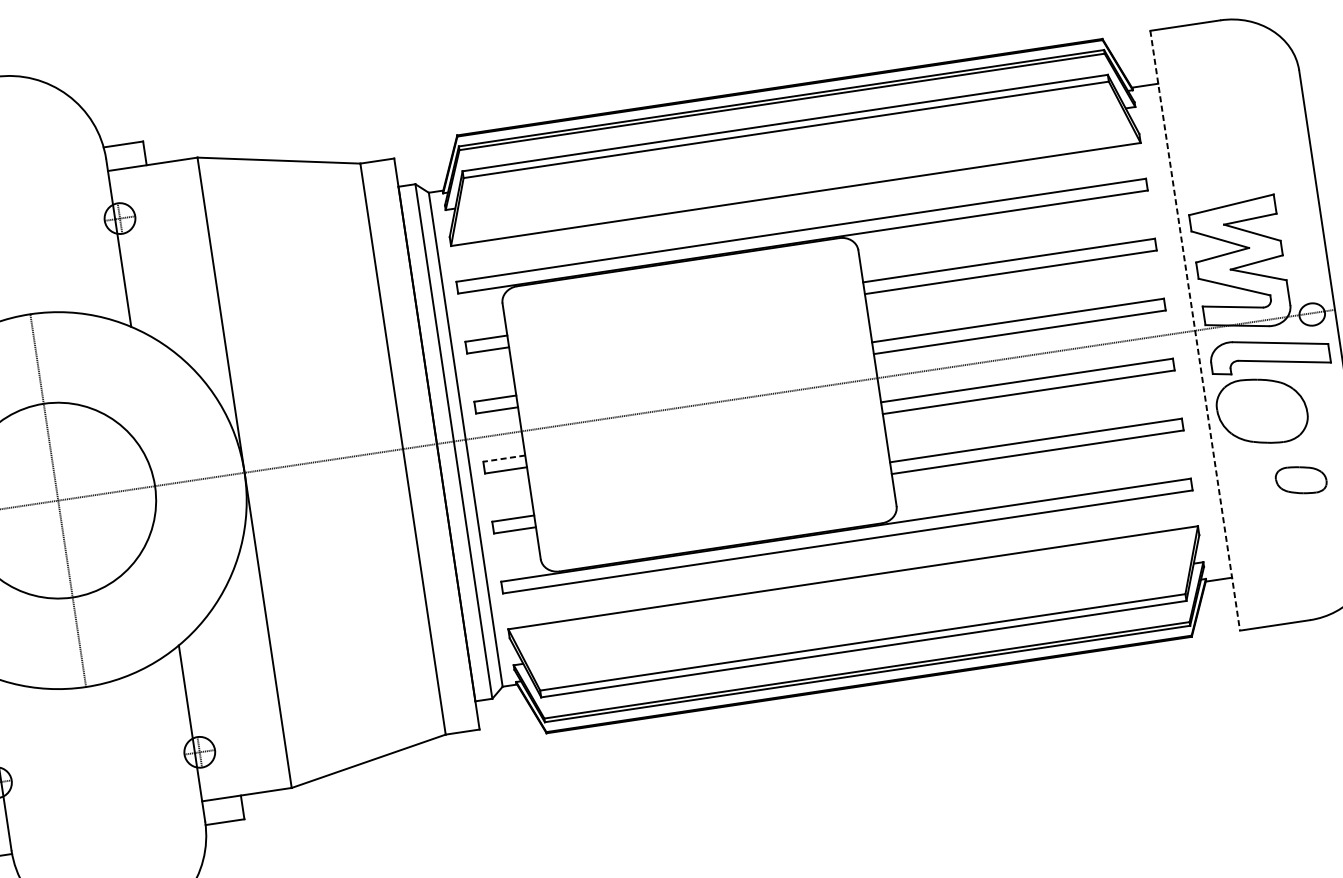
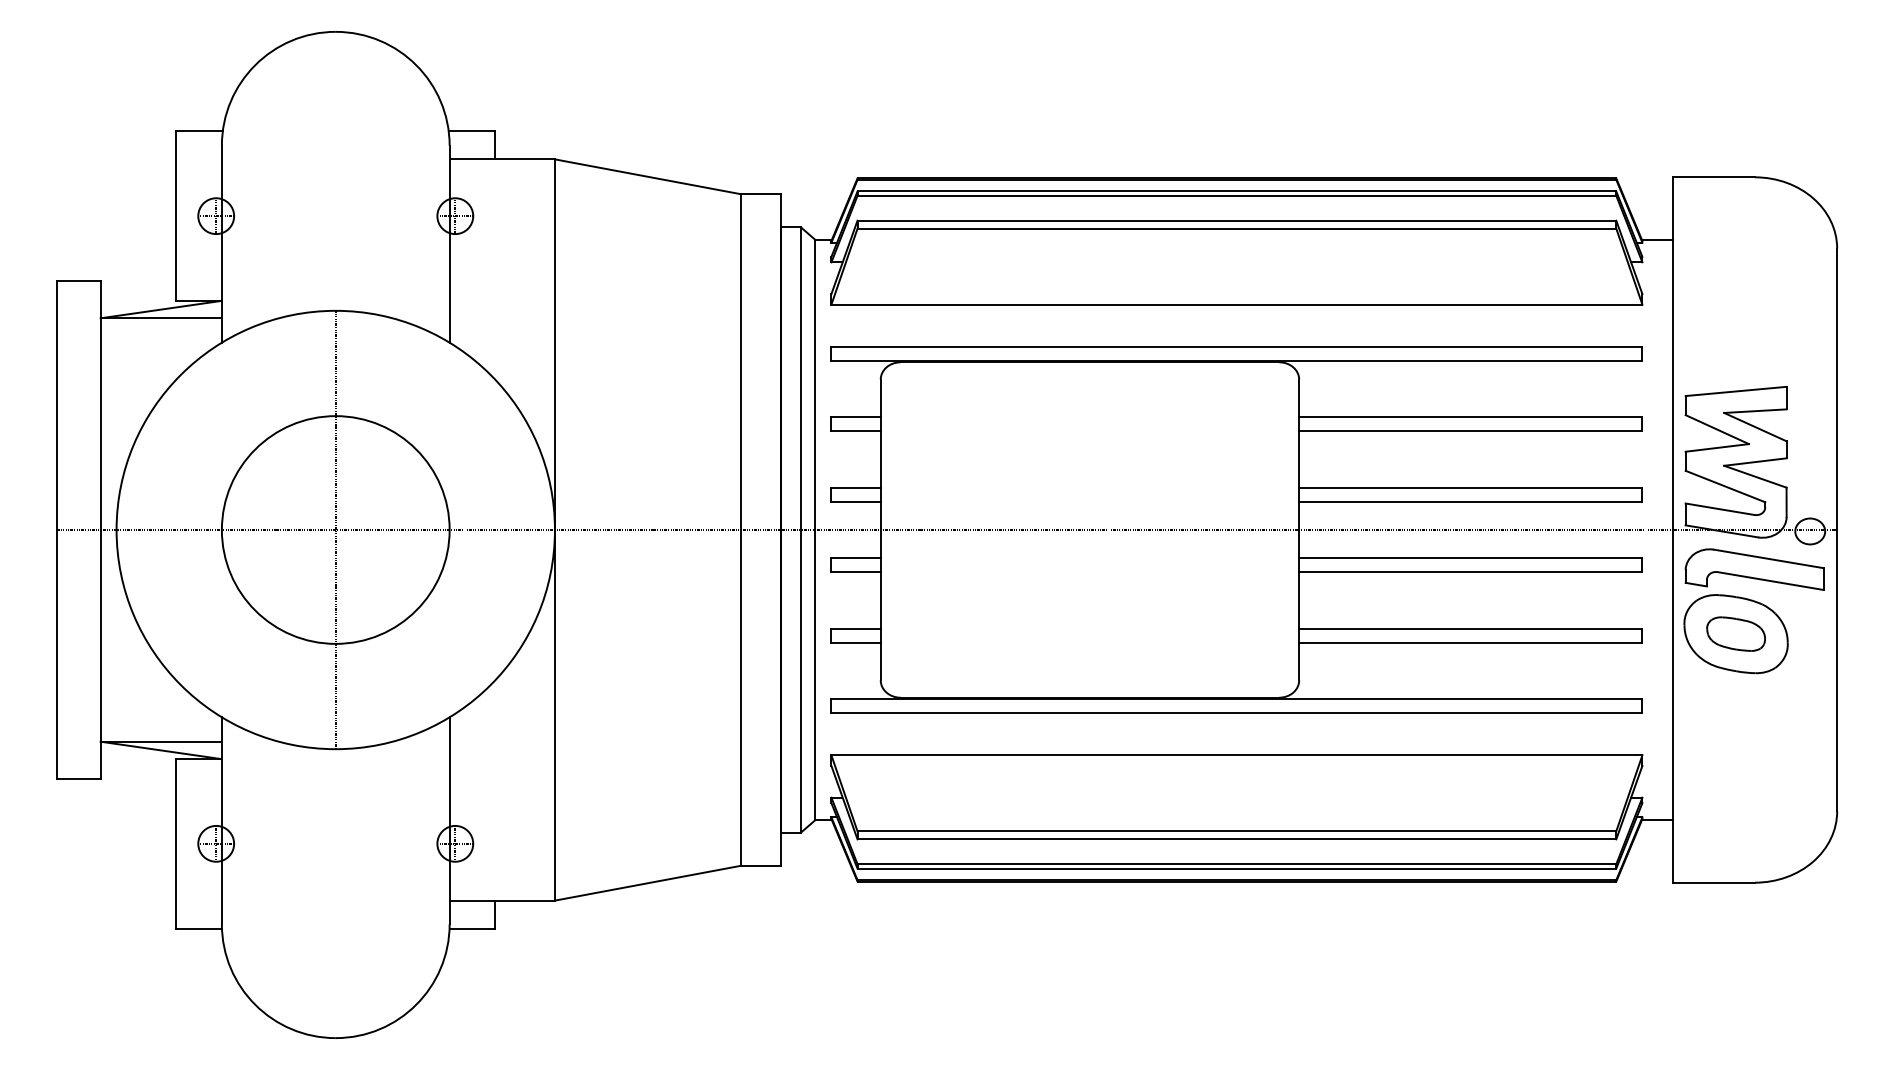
line: (1195, 331) -> (1672, 530), dashed -> solid
line: (504, 458) -> (856, 558), dashed -> solid
part: (1300, 479) -> (1735, 633), moved

